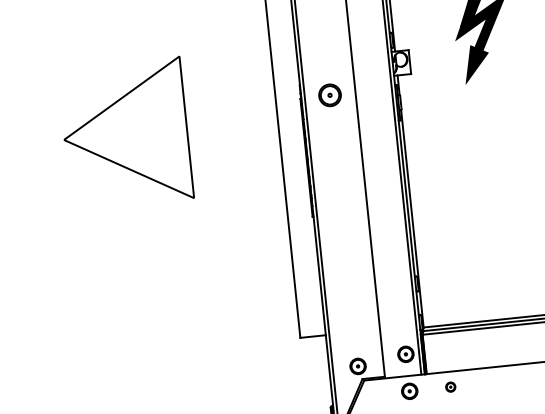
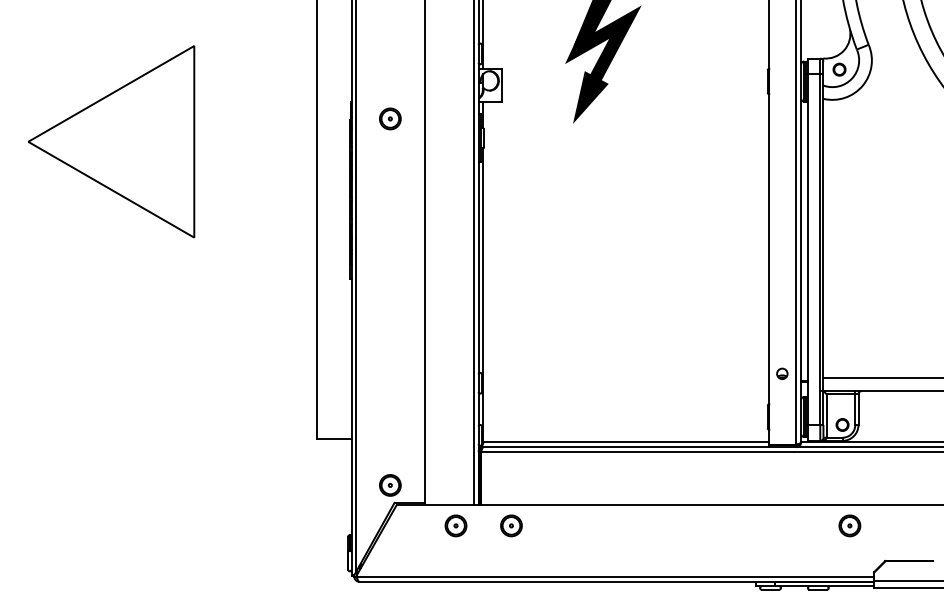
part: (330, 95) -> (390, 118), size x0.71
part: (405, 354) -> (455, 475), removed
part: (450, 386) -> (511, 525), size x1.67

